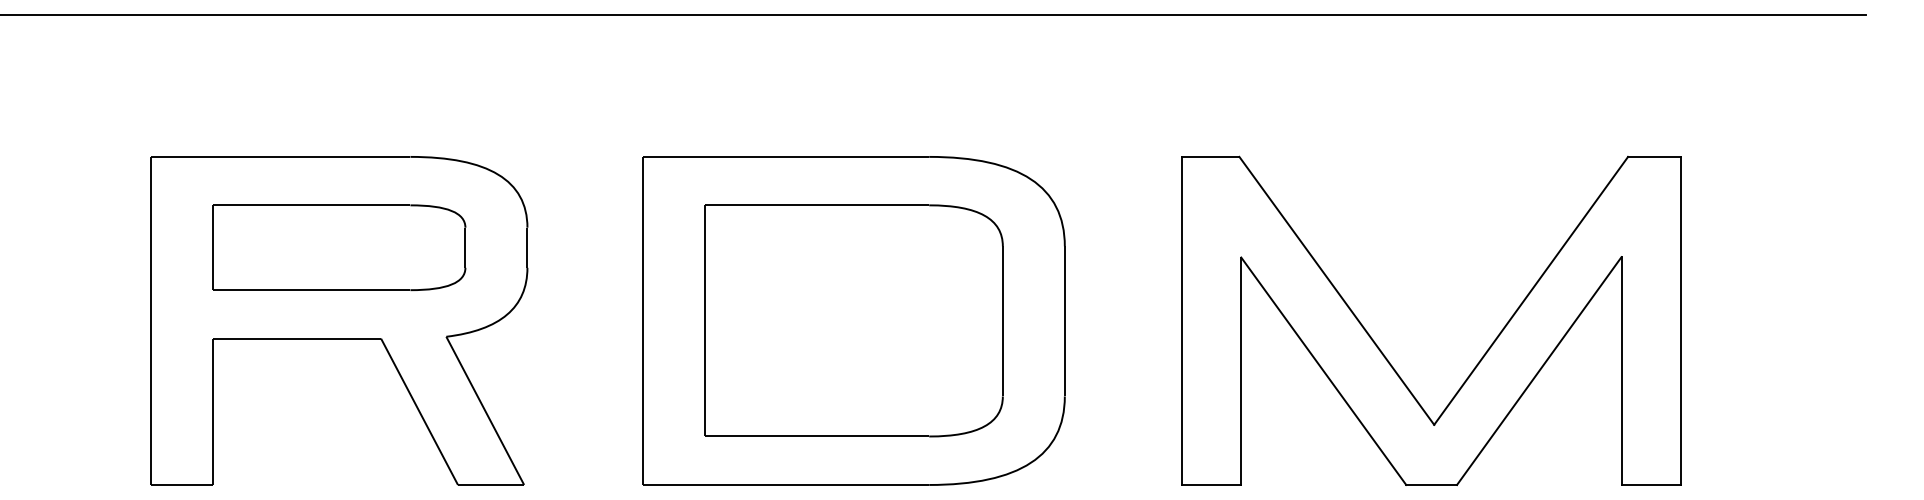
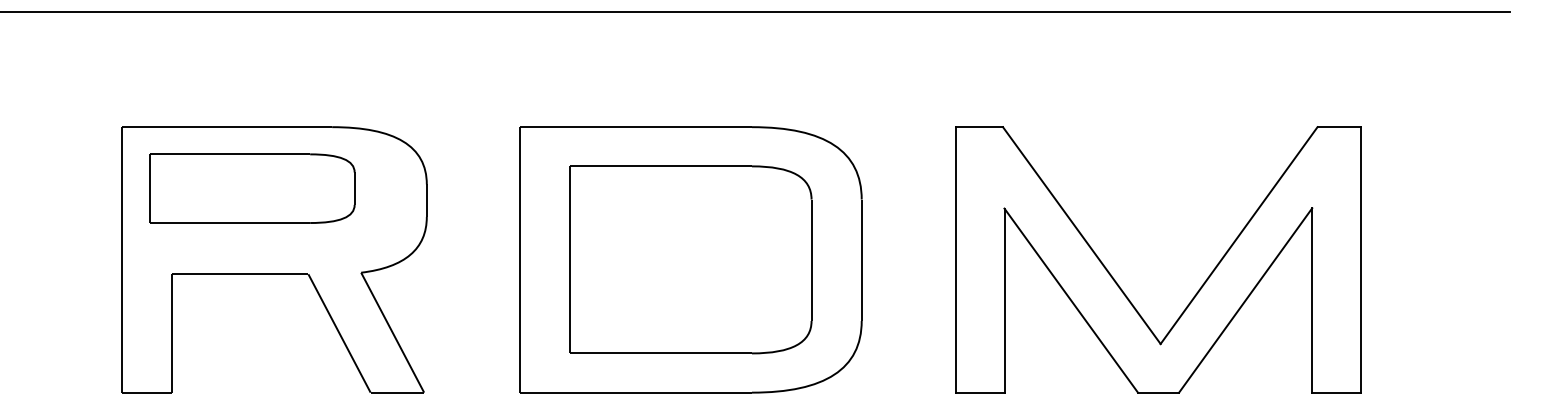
part: (339, 247) -> (252, 188), moved

